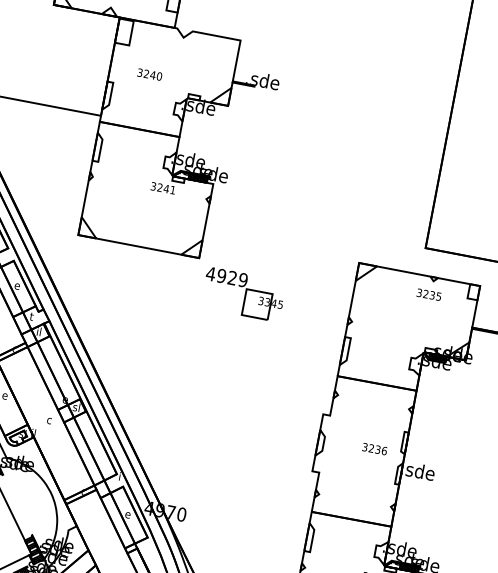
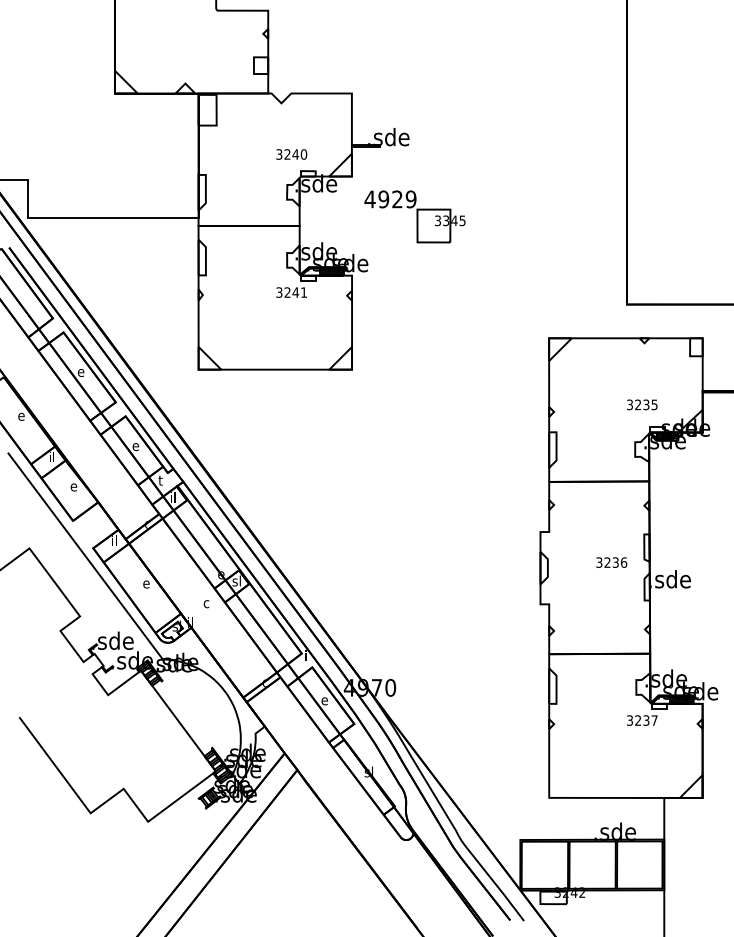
text: (149, 74) -> (291, 154), moved
part: (243, 294) -> (414, 216), moved
text: (429, 294) -> (642, 404), moved

